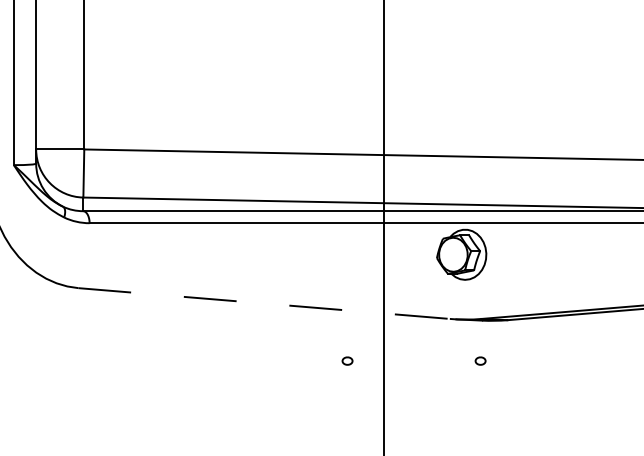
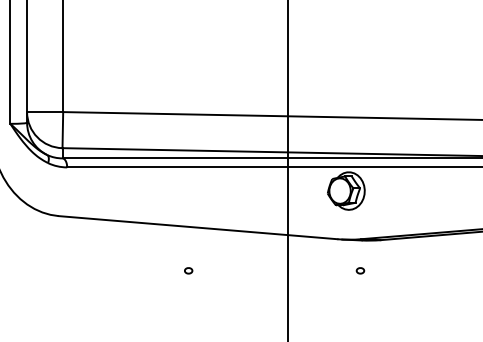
line: (264, 303) -> (198, 227), dashed -> solid
part: (347, 360) -> (188, 270), moved

